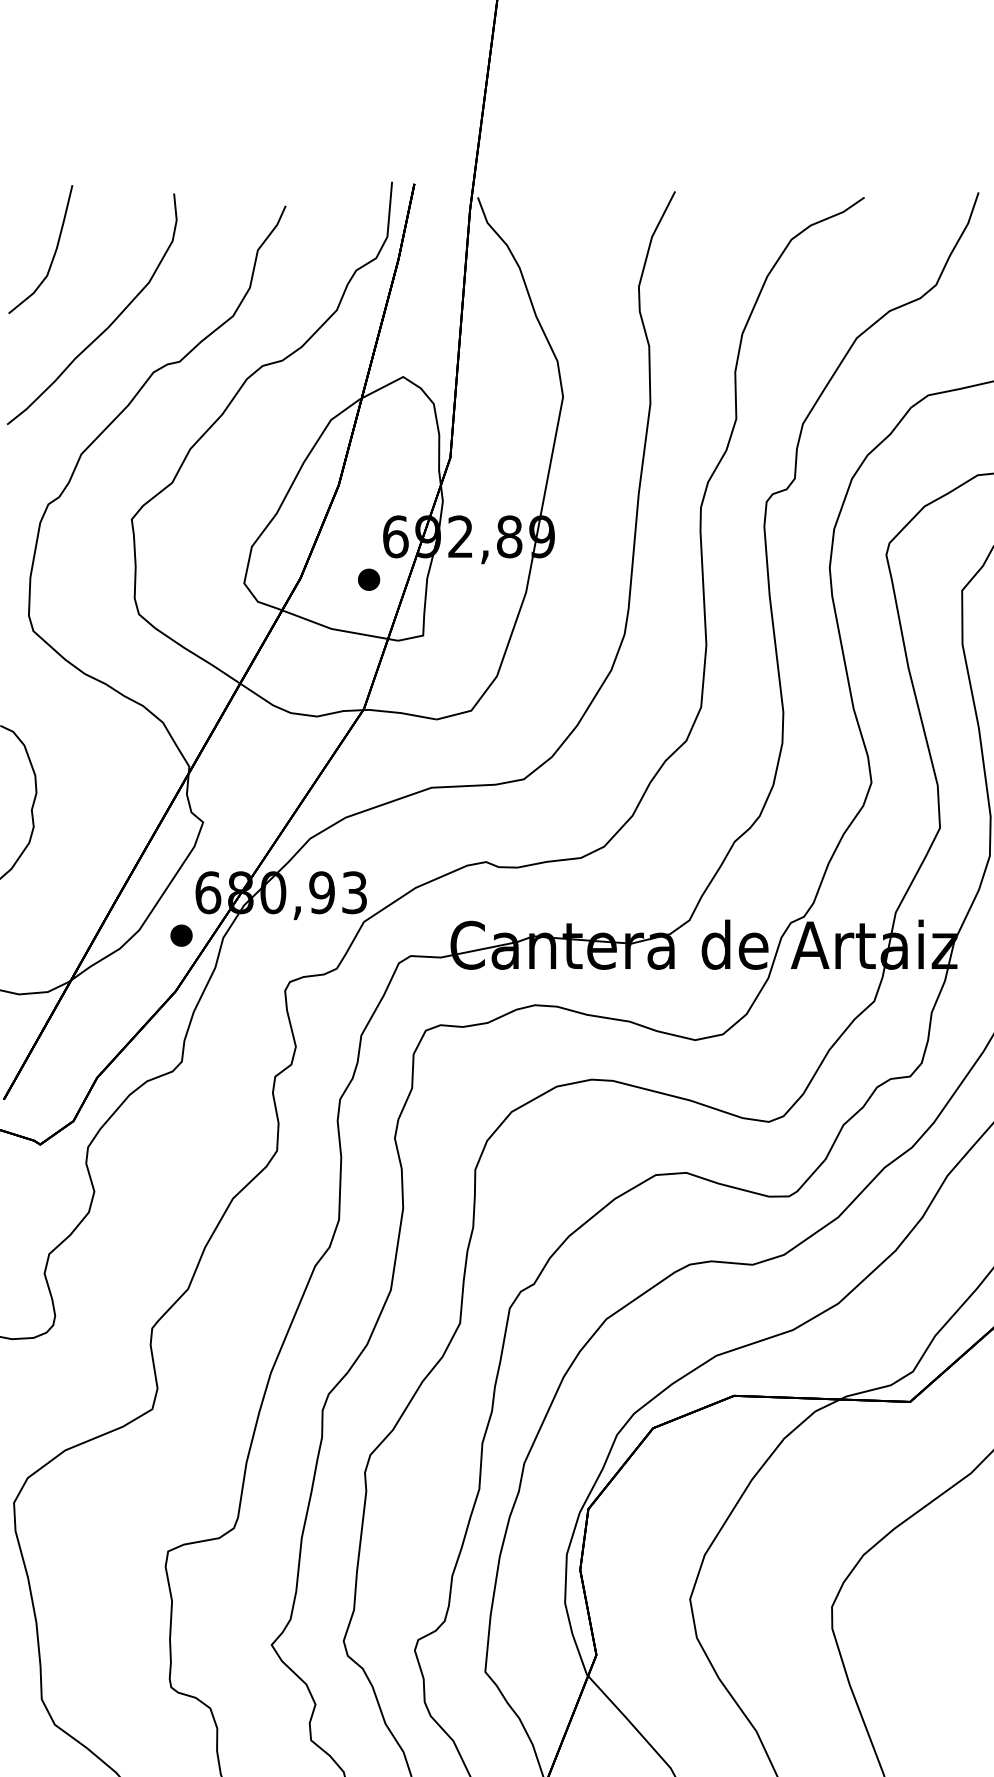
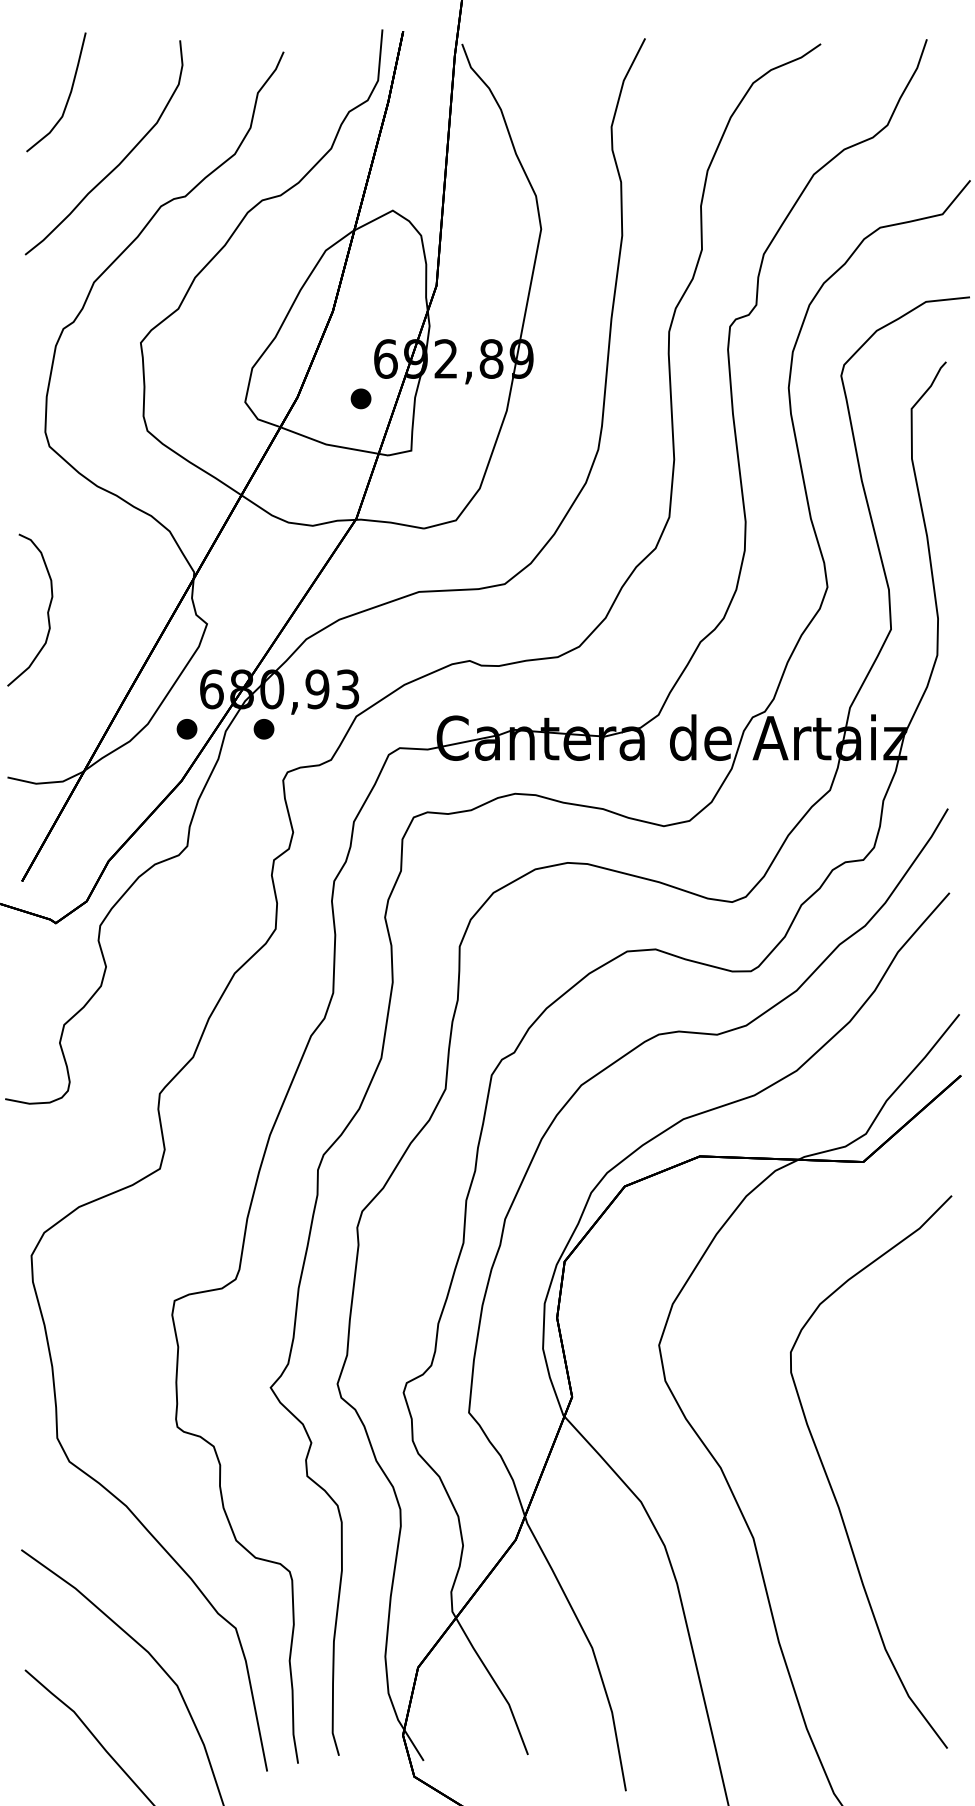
part: (263, 935) -> (263, 729), added

